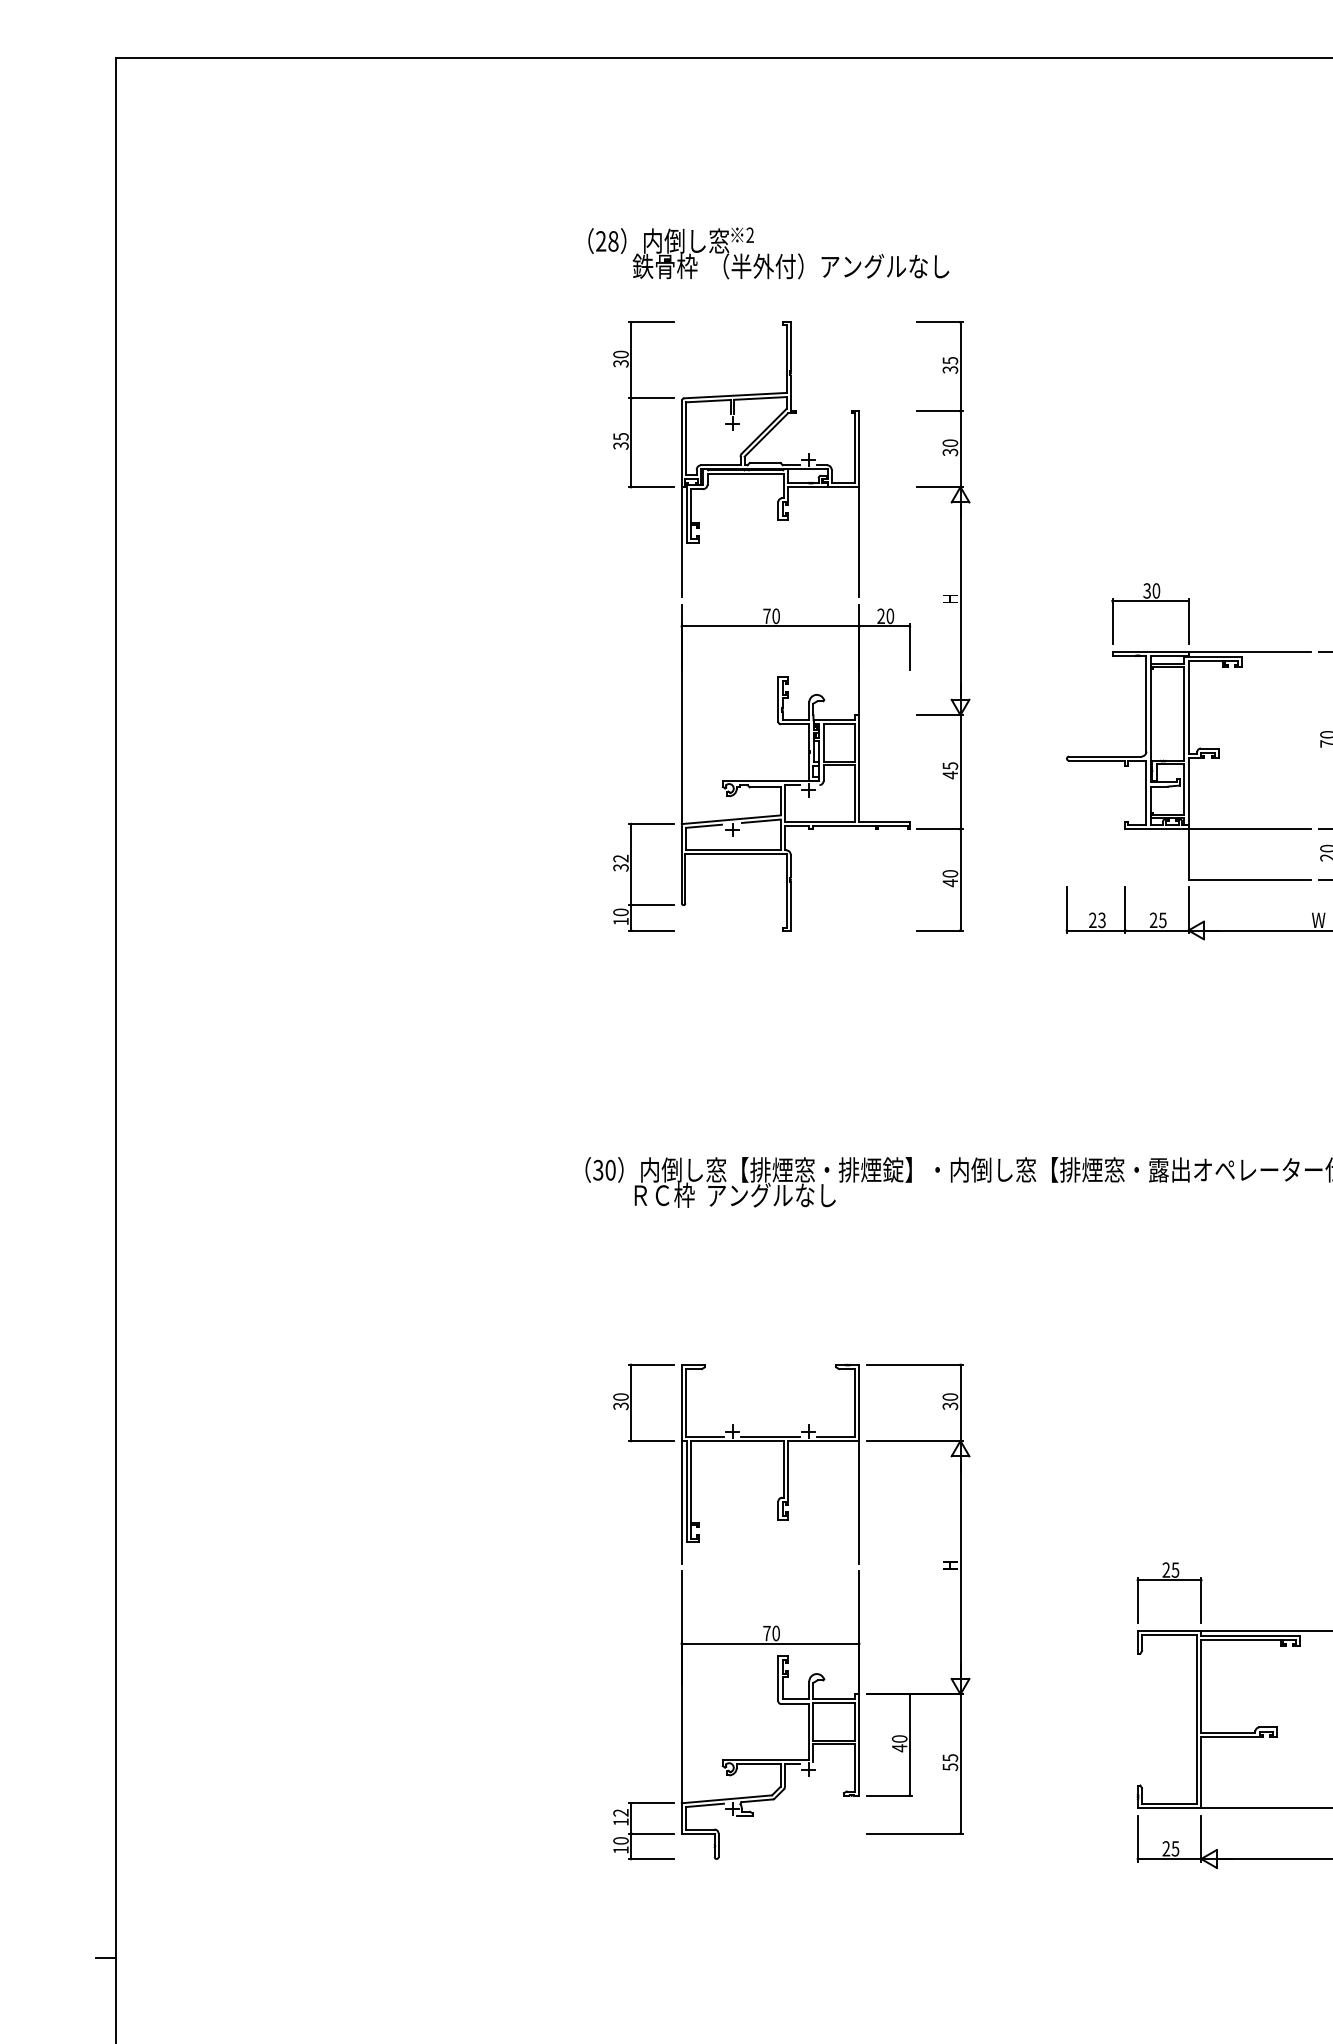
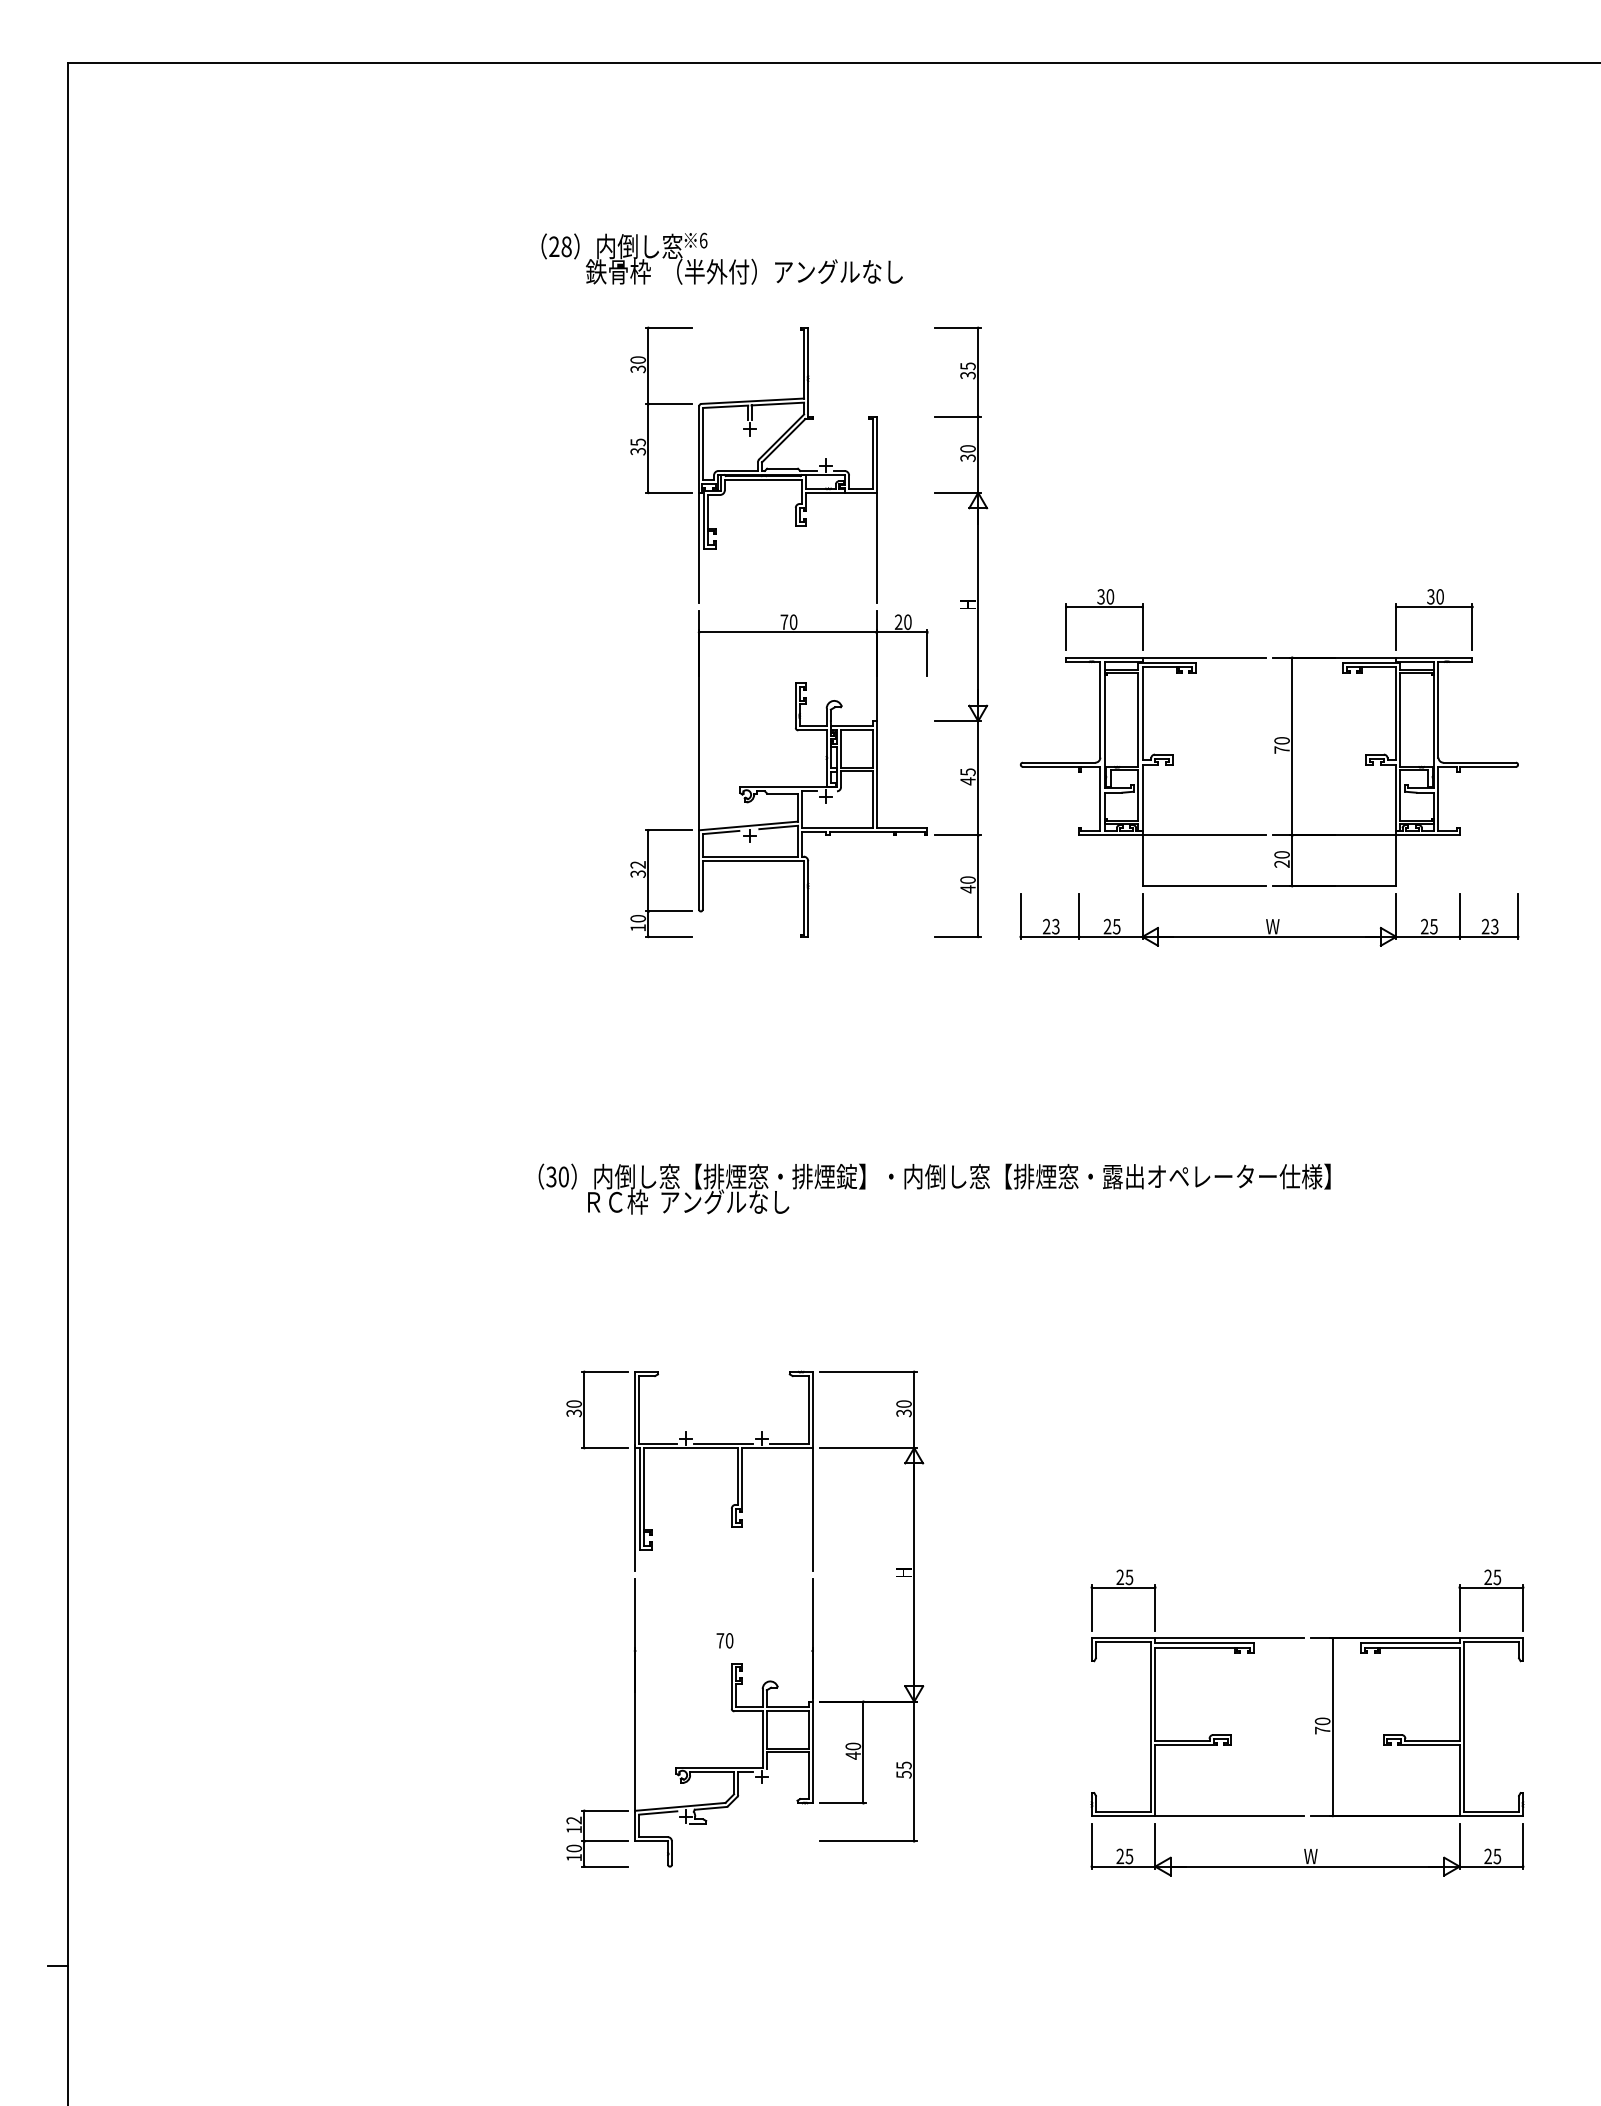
text: (750, 235) -> (703, 240), 2 -> 6
part: (792, 626) -> (809, 632), moved
line: (770, 1643) -> (723, 1650), removed

